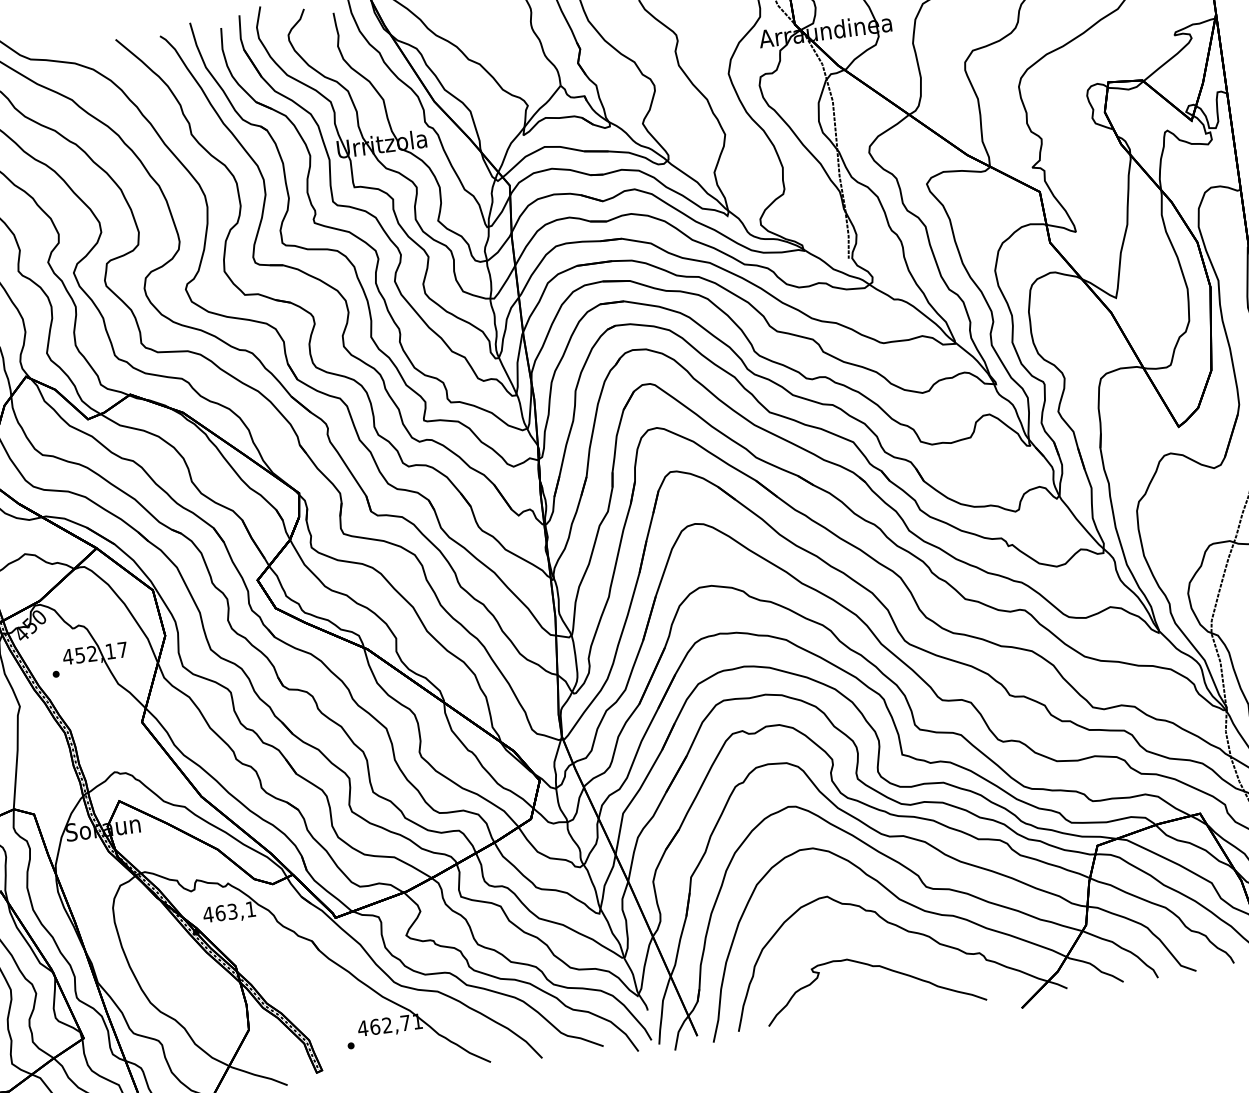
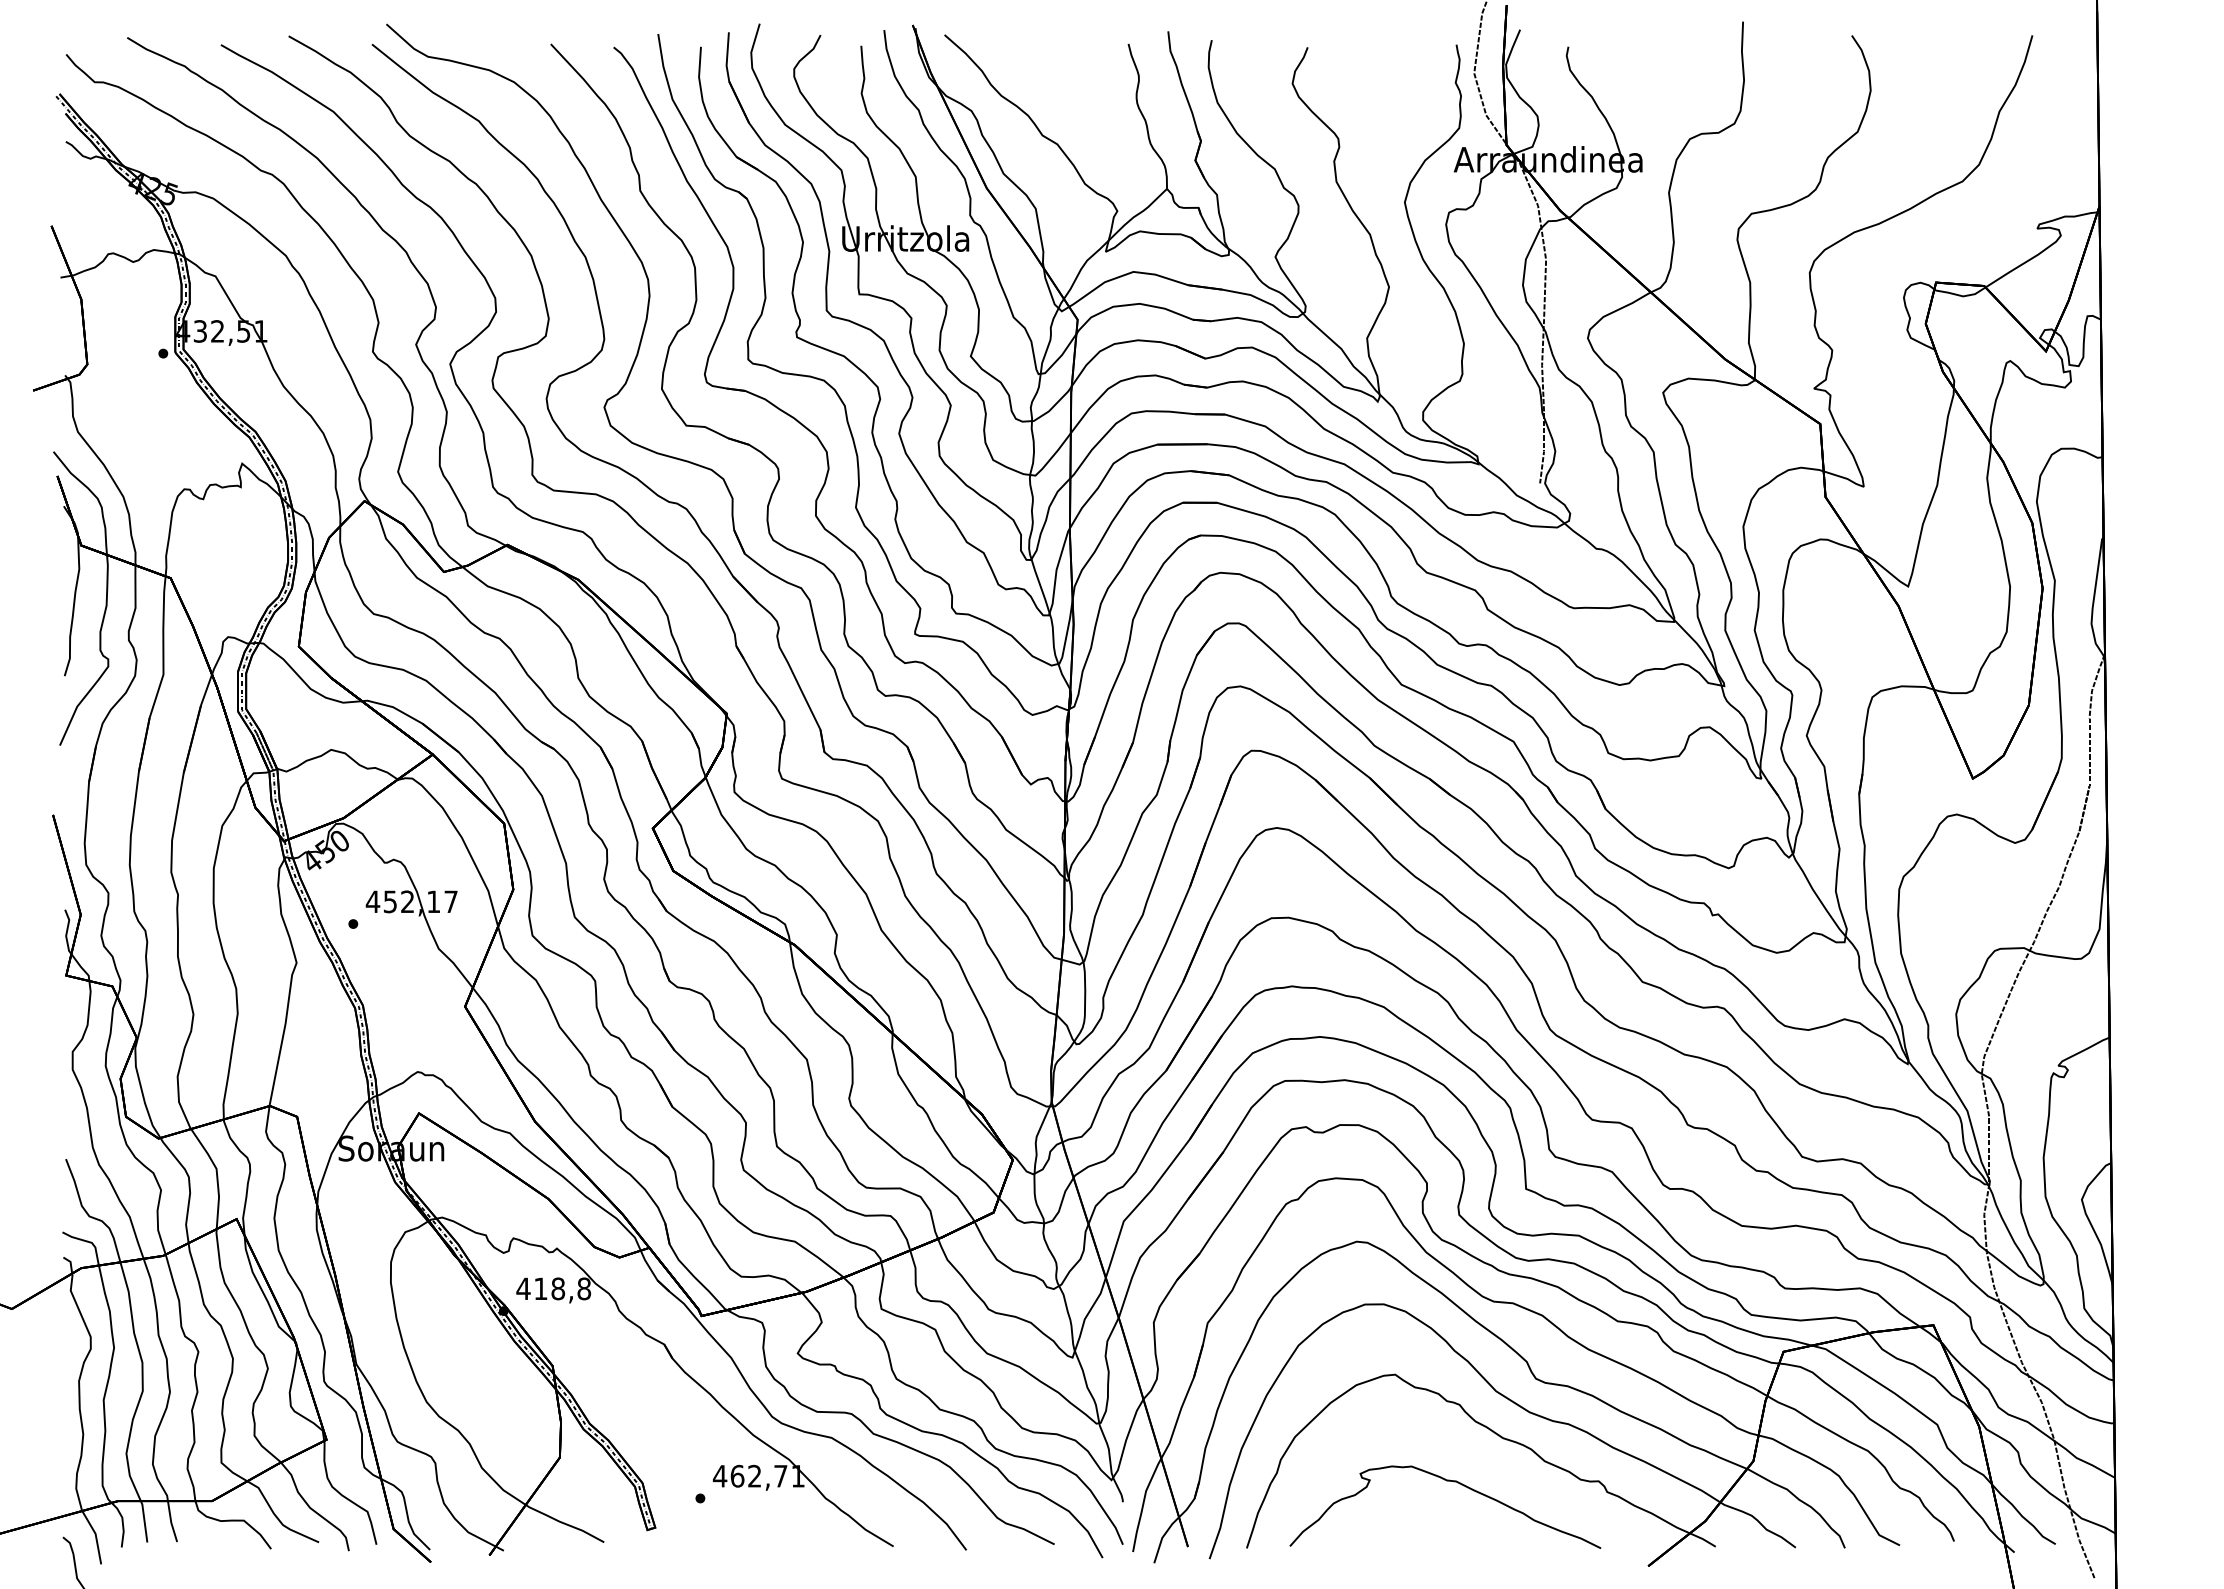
text: (235, 911) -> (562, 1288), 463,1 -> 418,8

